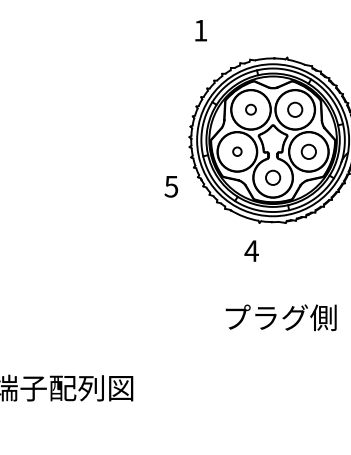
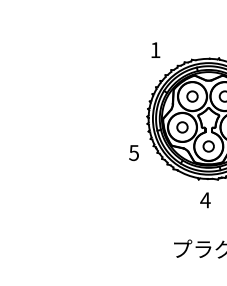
text: (200, 30) -> (155, 50), moved
circle: (250, 109) -> (192, 96), size x1.43
circle: (237, 151) -> (182, 127), size x1.67
text: (251, 250) -> (205, 199), moved

